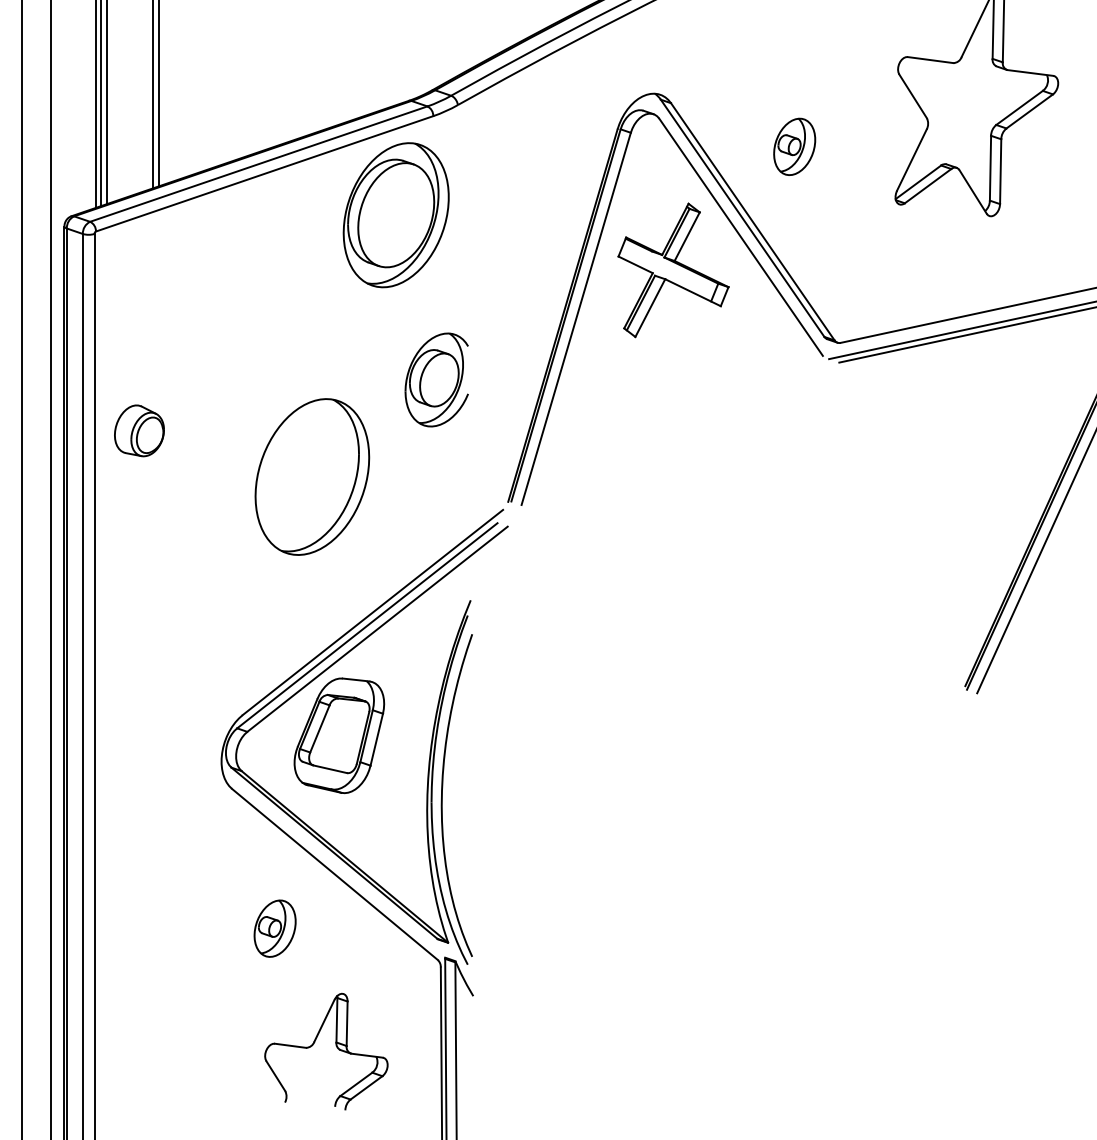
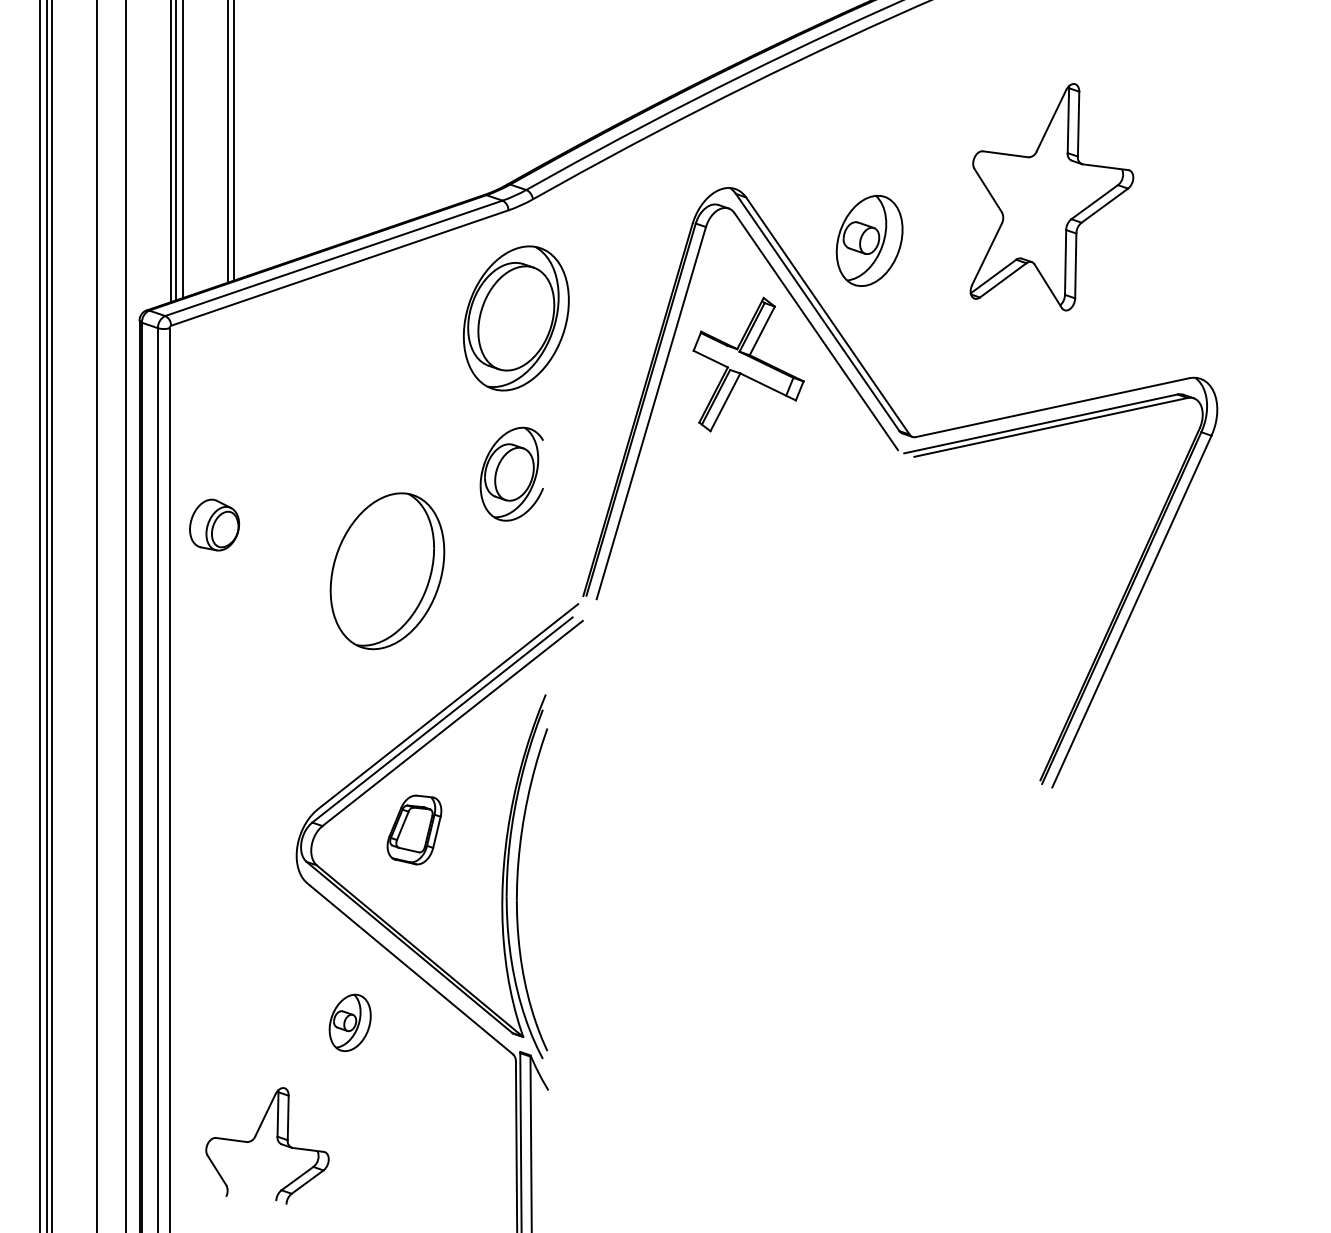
part: (794, 147) -> (869, 241), size x1.6
part: (395, 215) -> (515, 318), moved
part: (339, 735) -> (414, 829), size x0.6
part: (336, 1047) -> (277, 1141), moved

